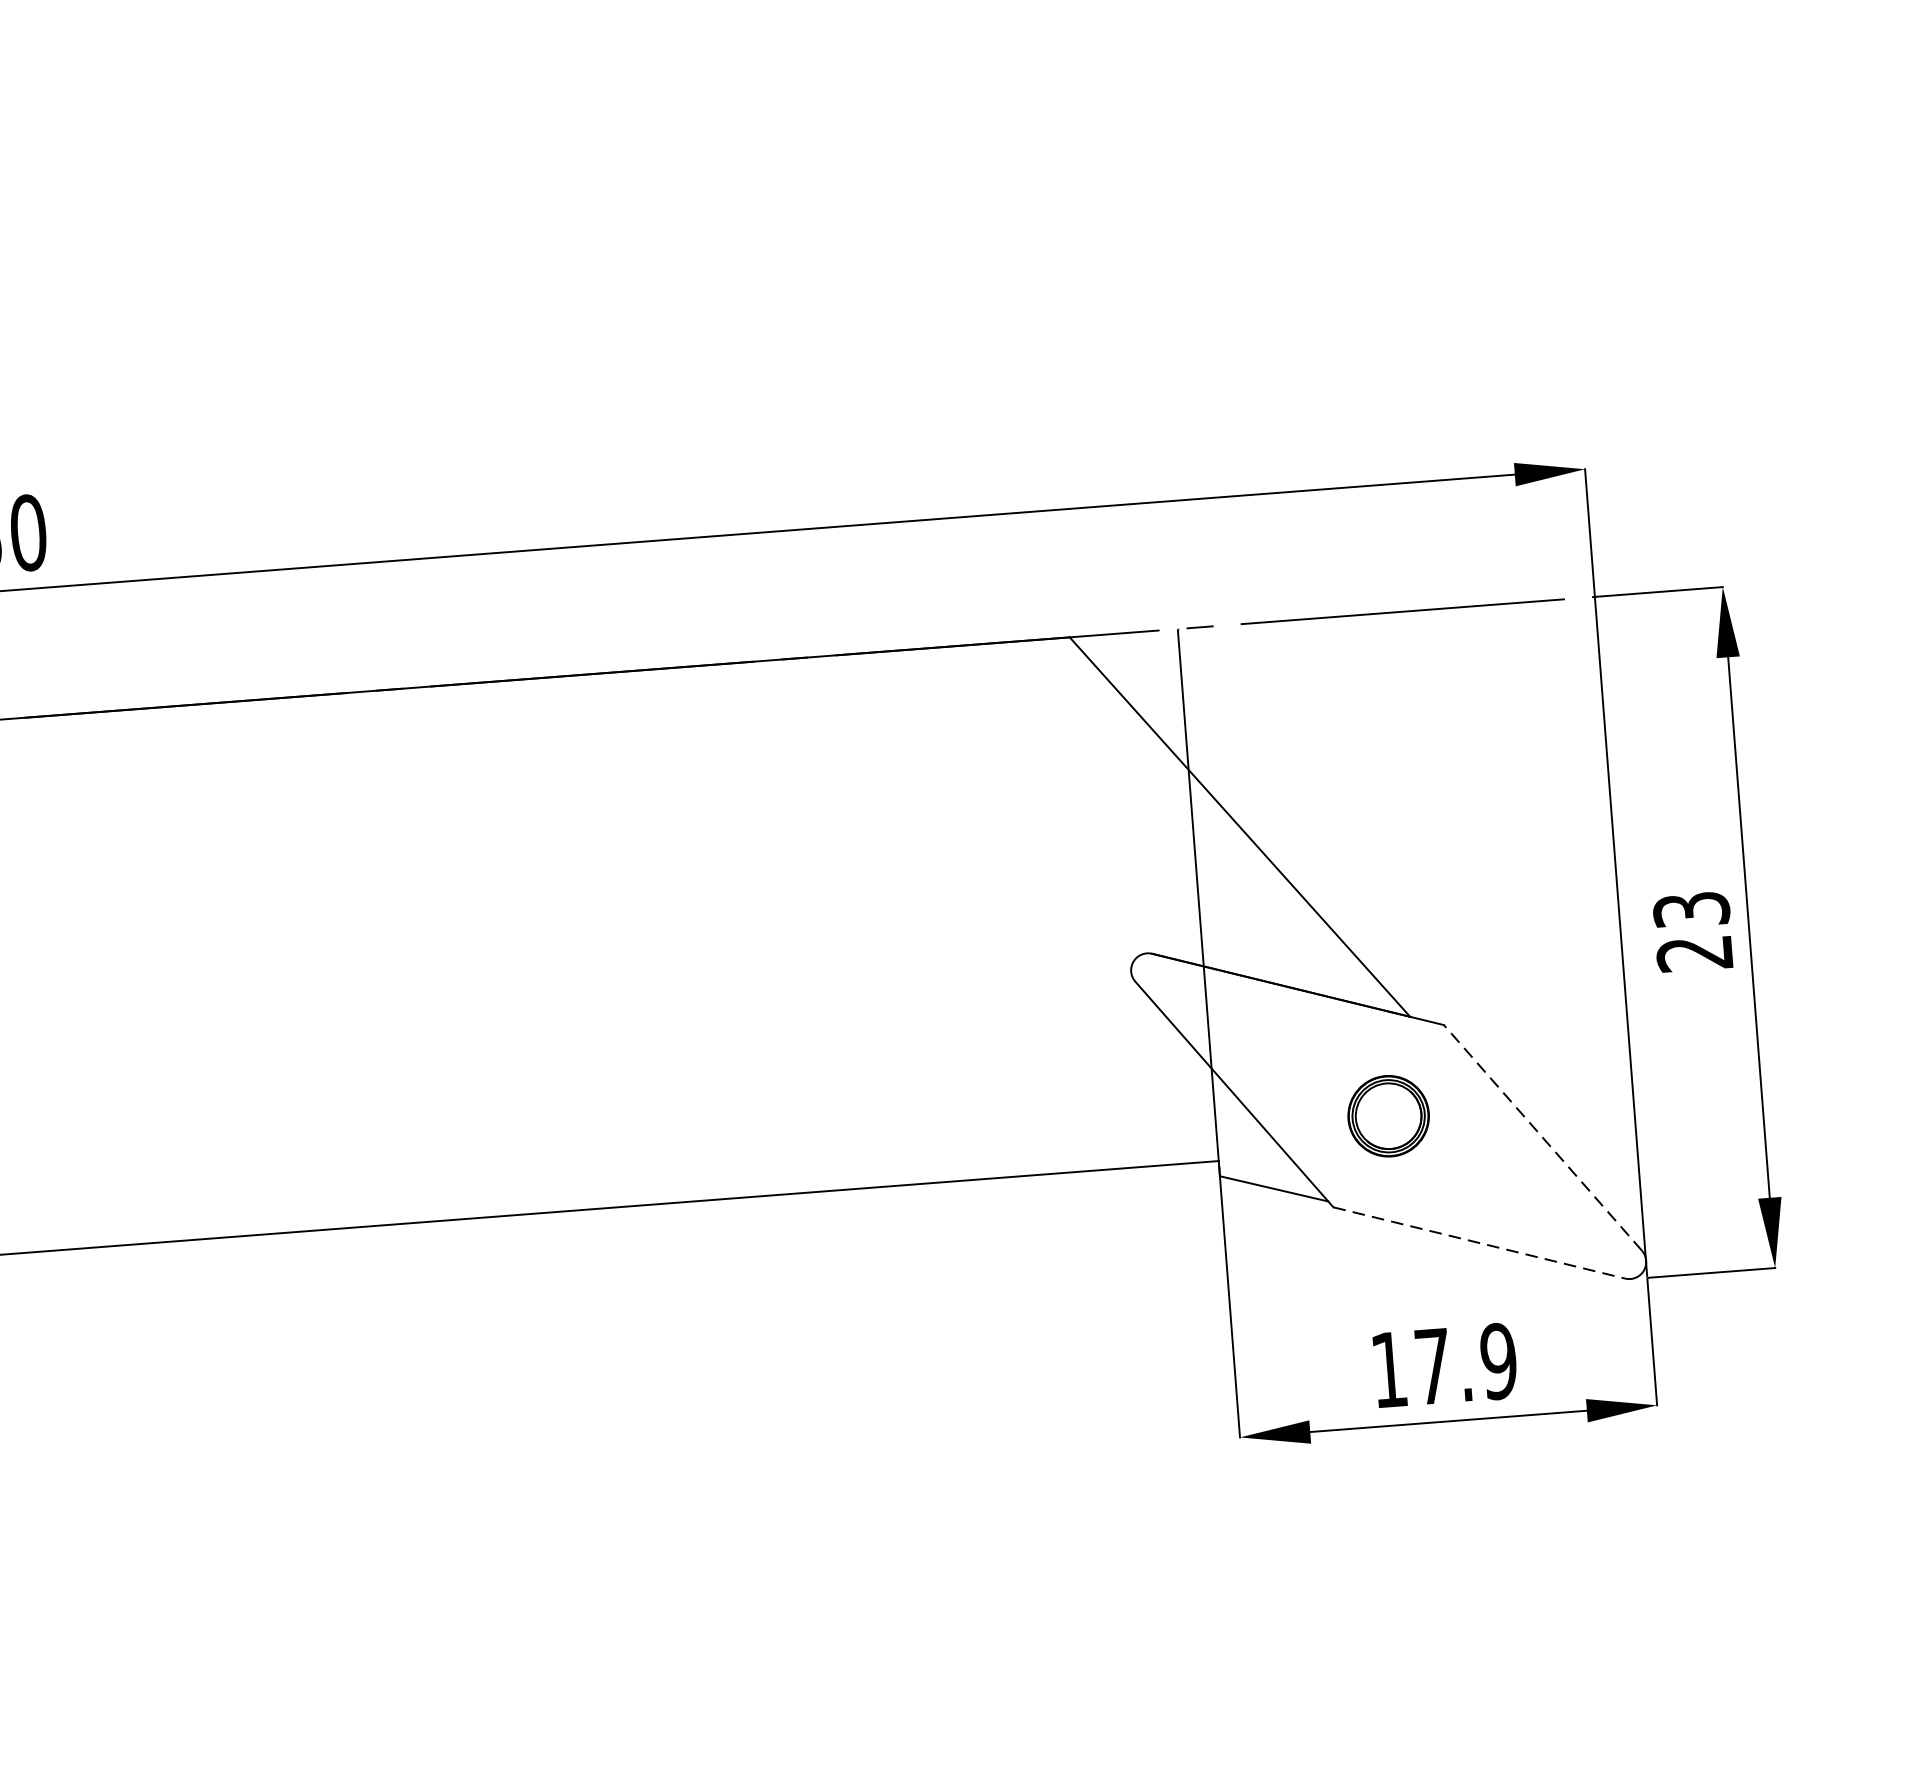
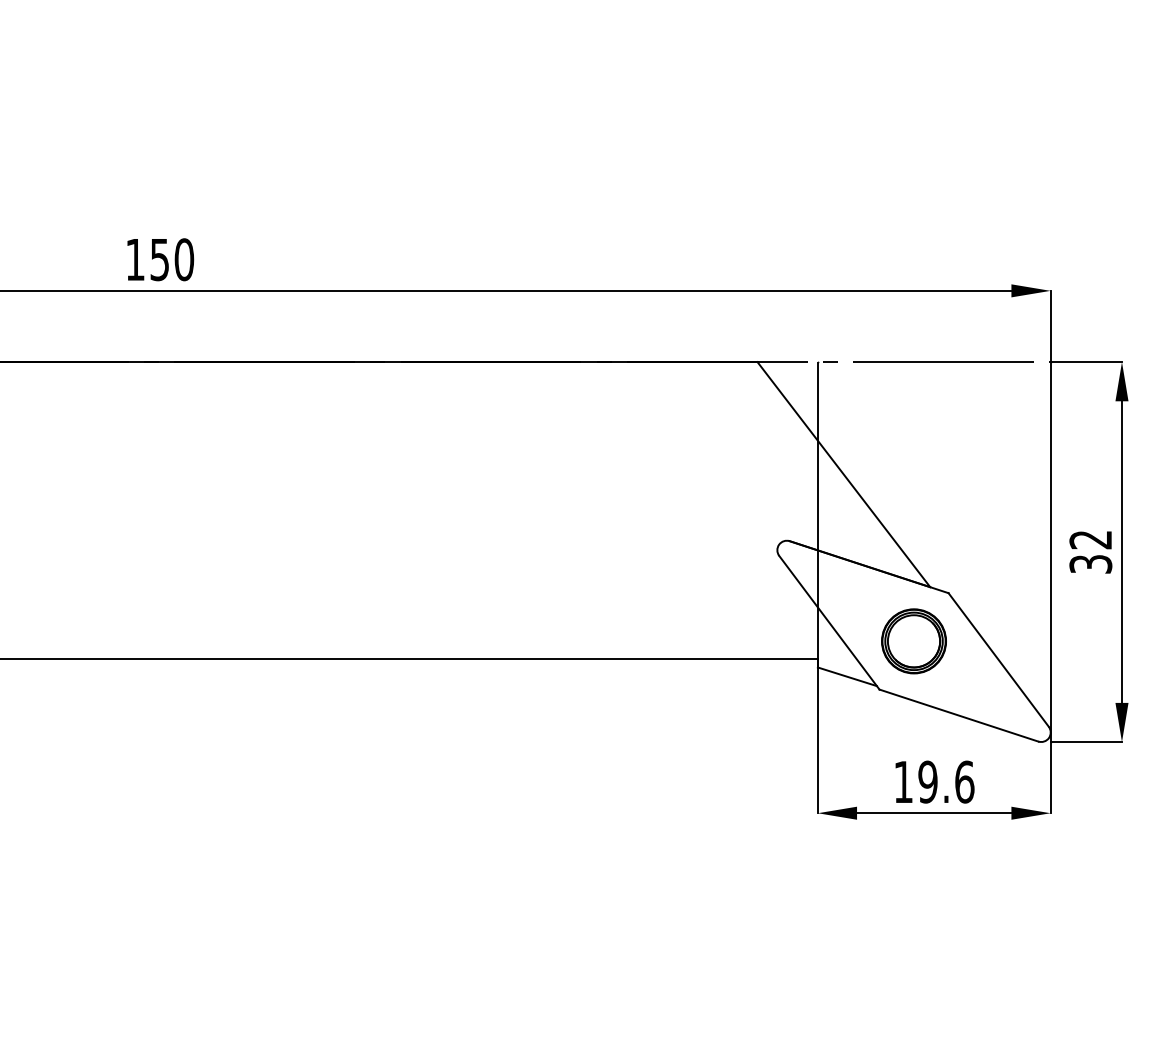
text: (1692, 930) -> (1090, 551), 23 -> 32
part: (1387, 1116) -> (913, 641), size x1.43
line: (1542, 1138) -> (998, 660), dashed -> solid
line: (1478, 1242) -> (958, 715), dashed -> solid
text: (1466, 1362) -> (946, 781), 17.9 -> 19.6

